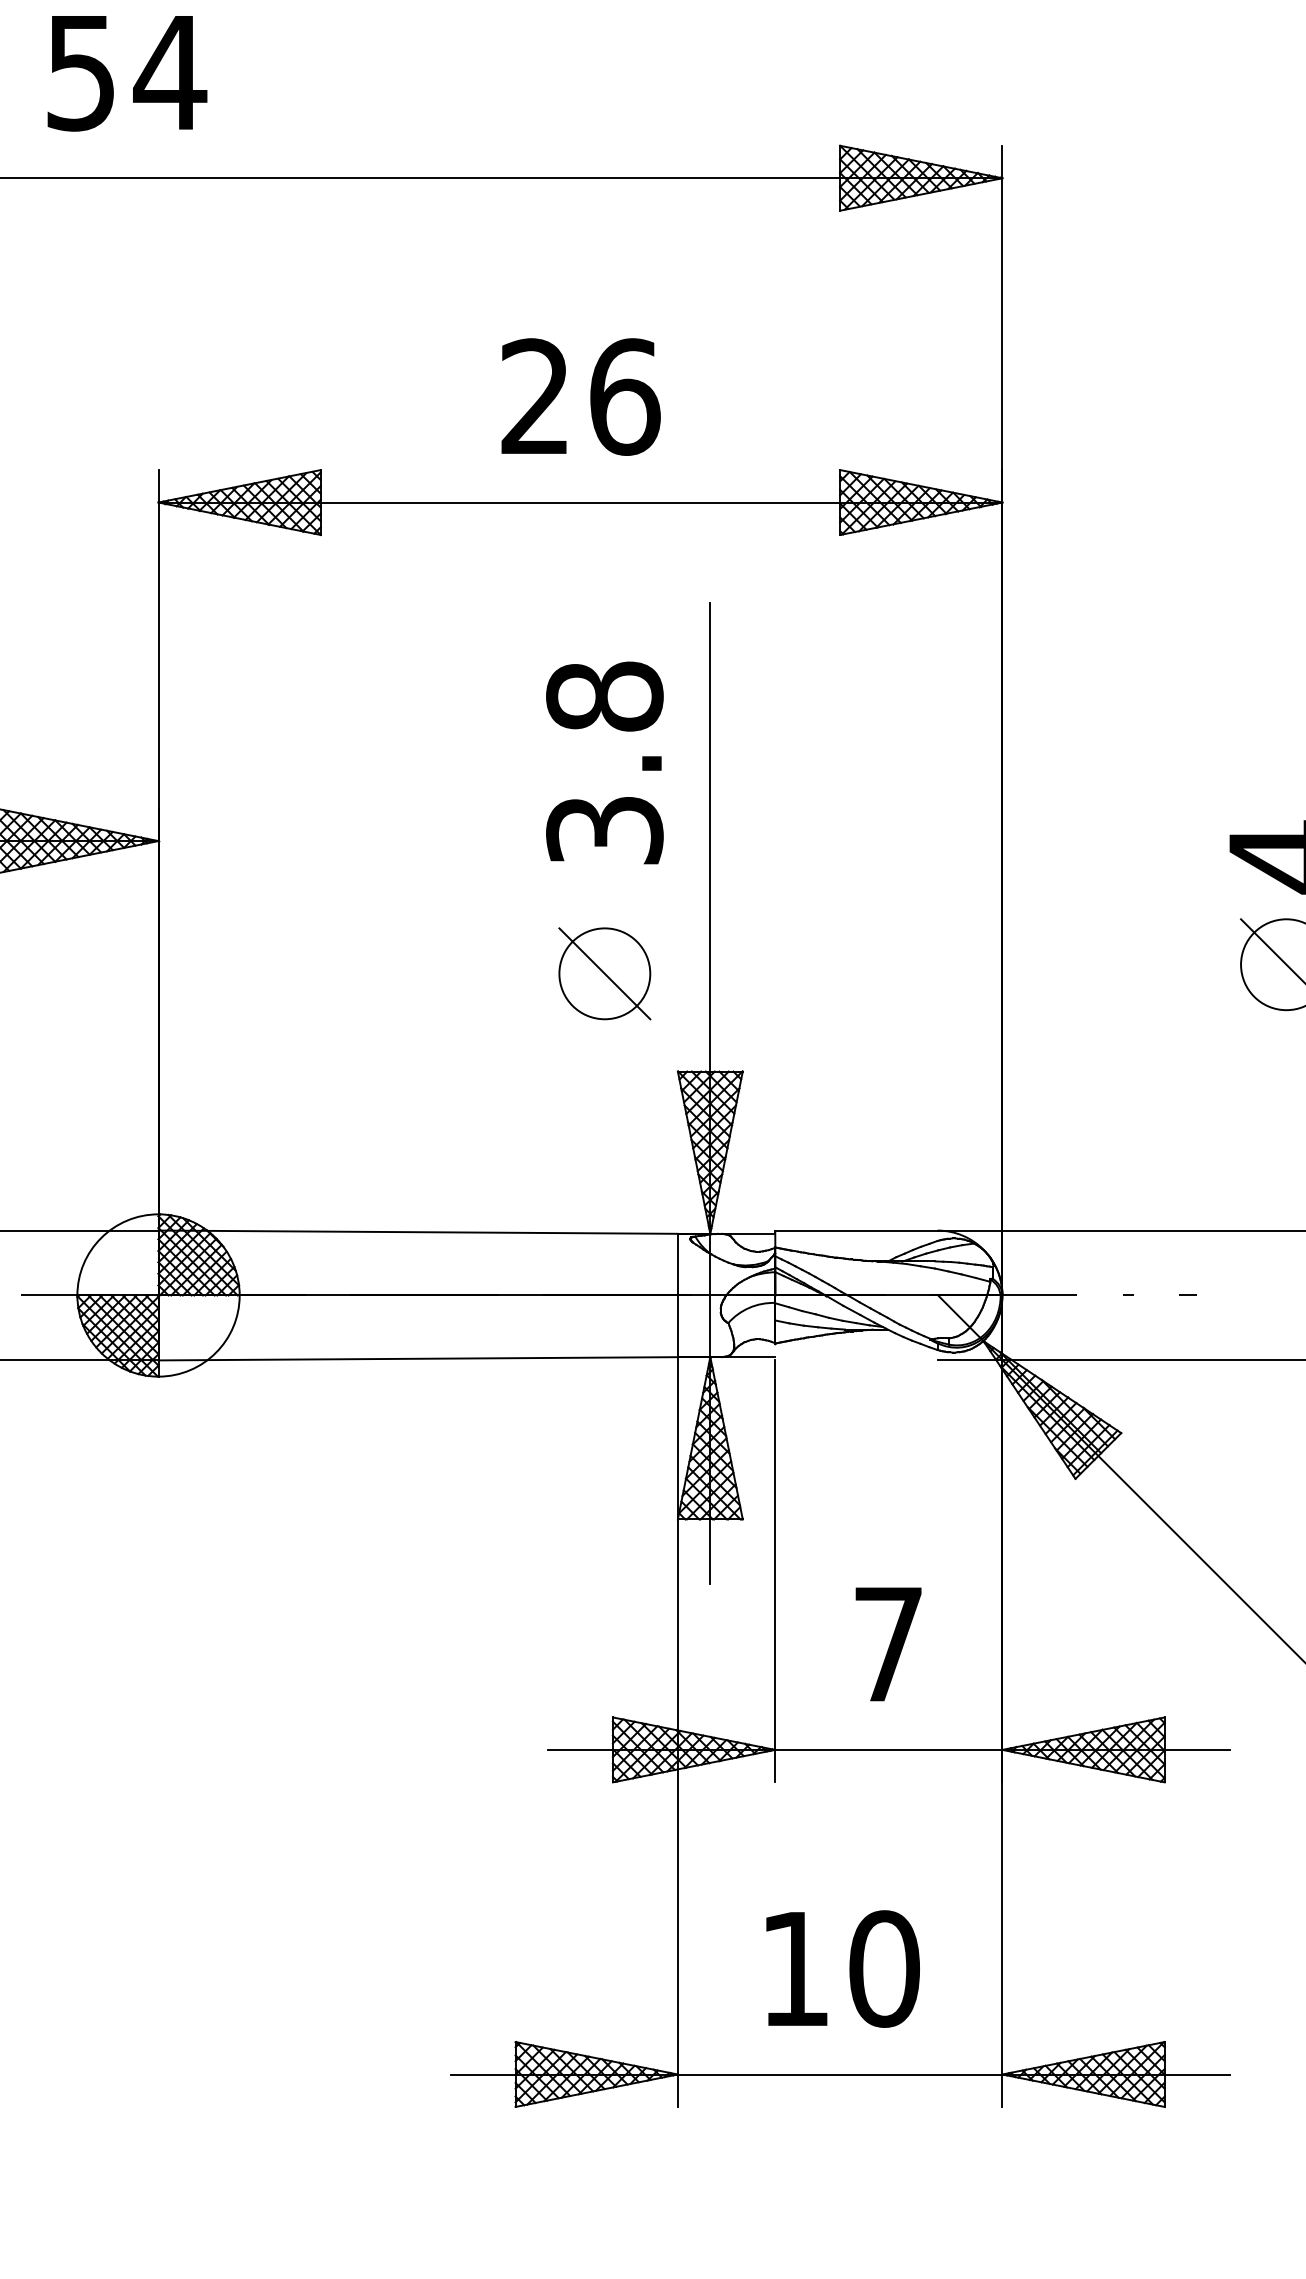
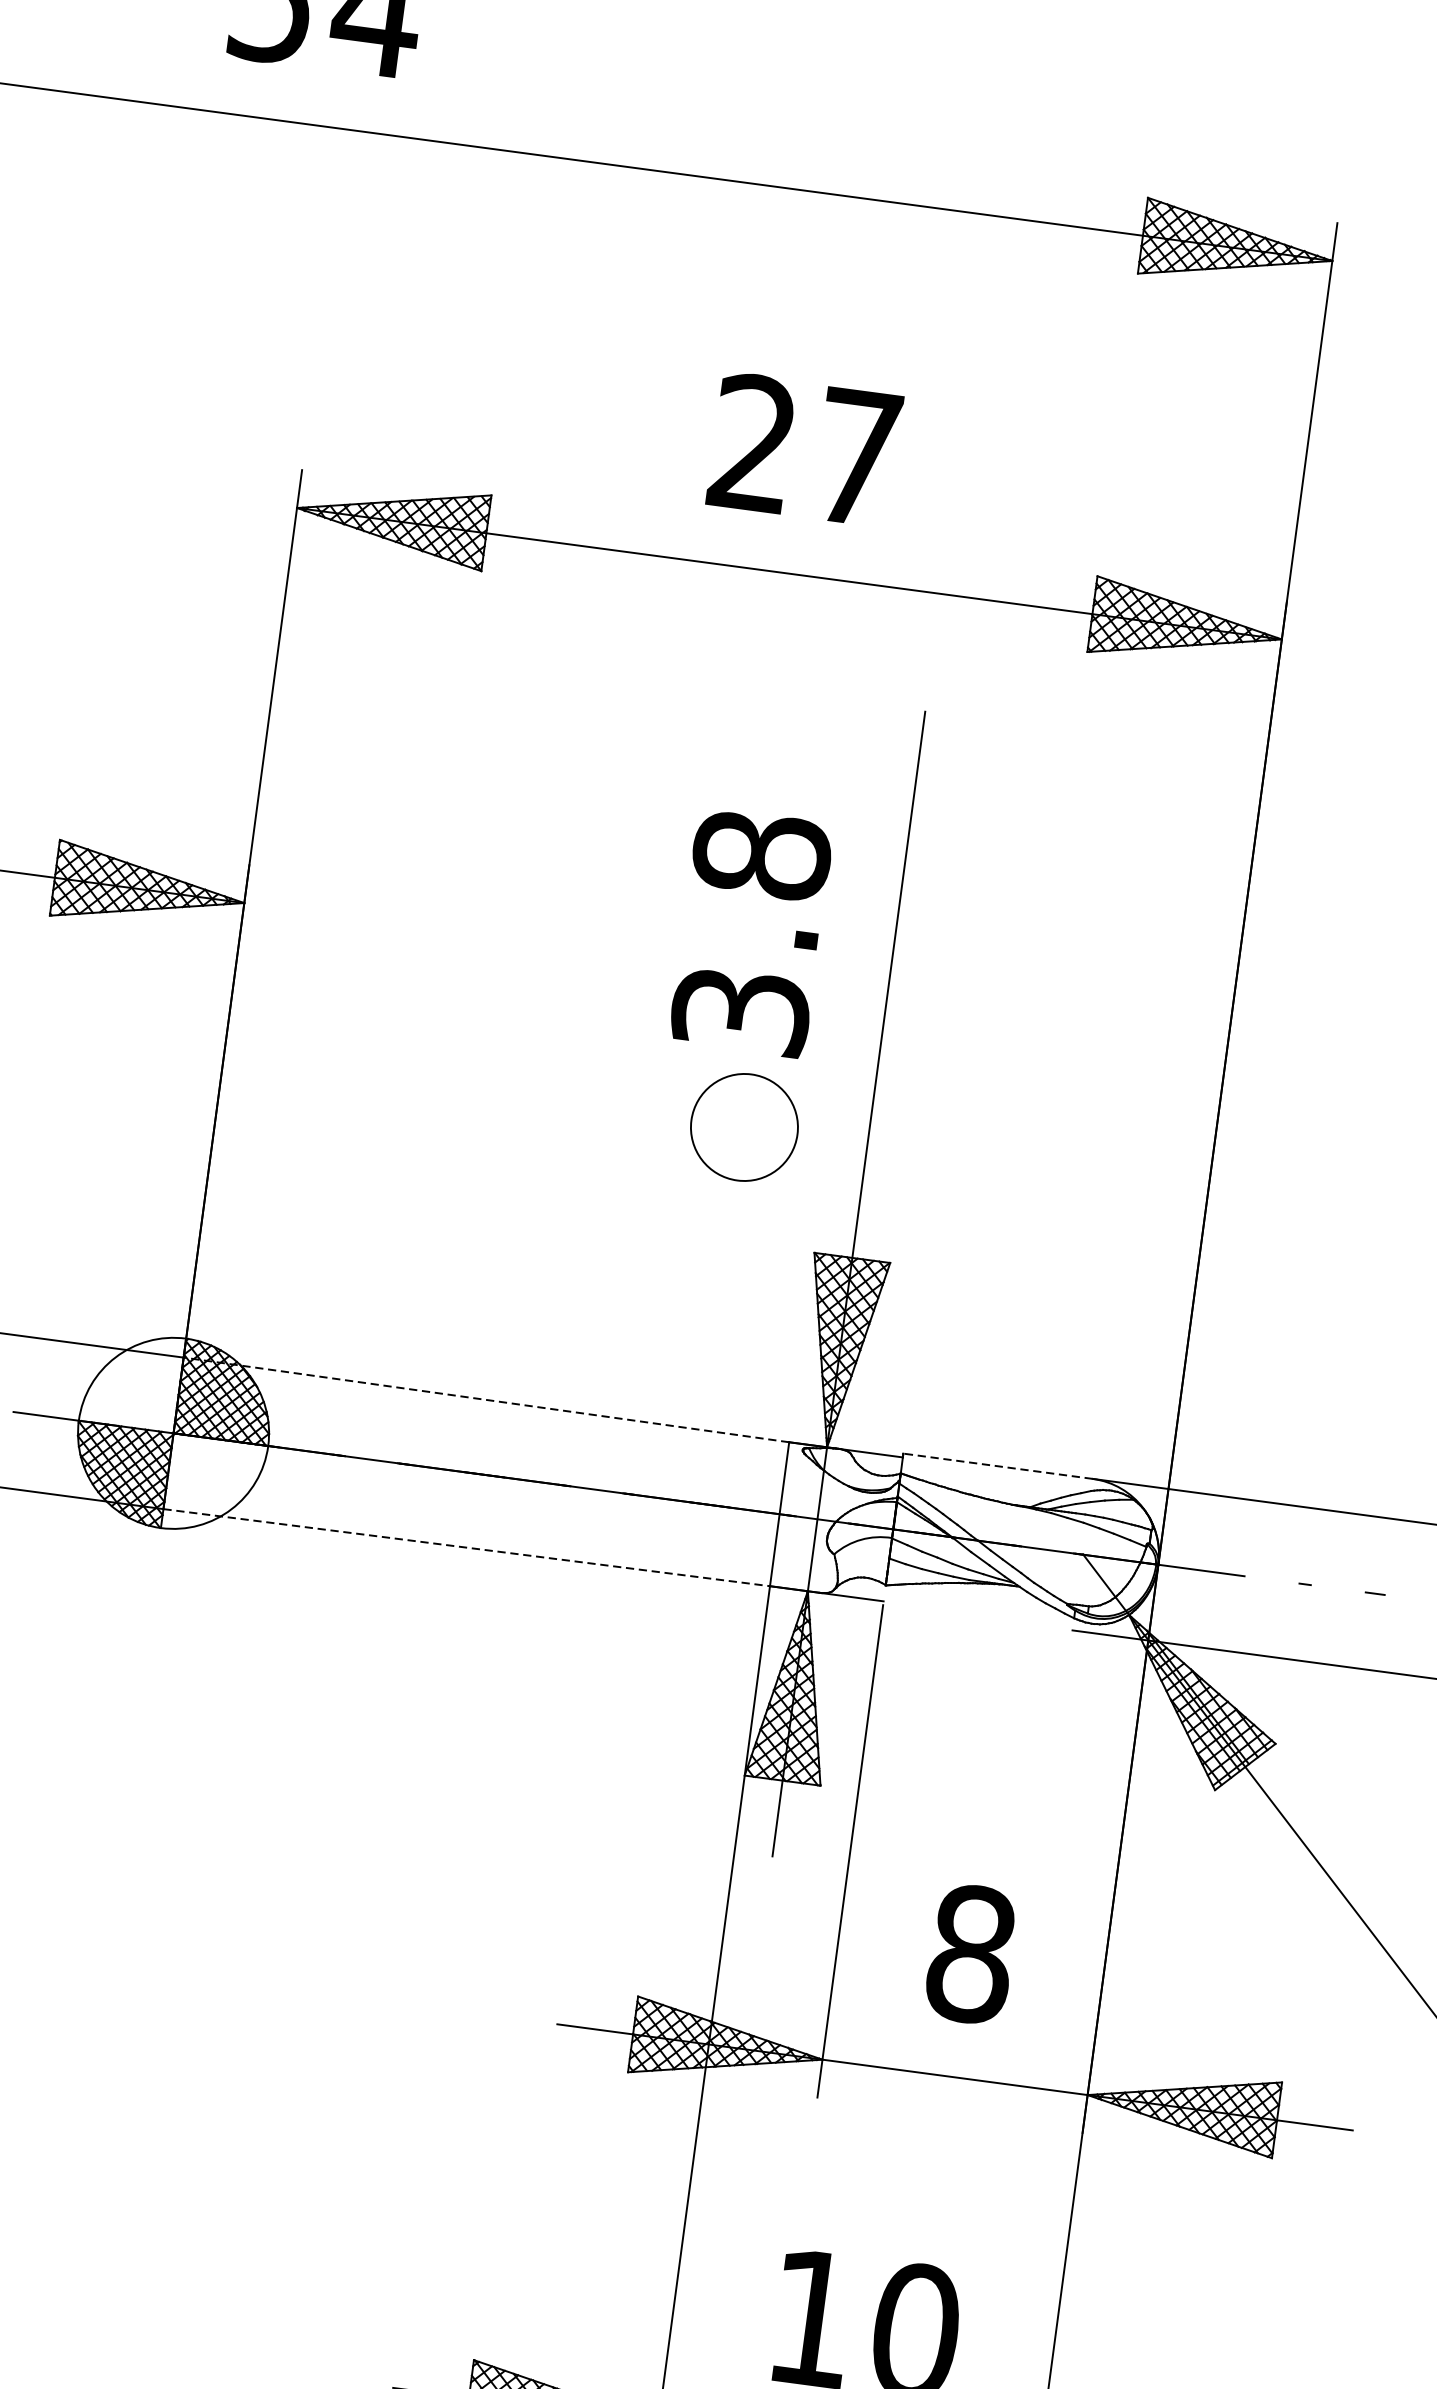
text: (625, 396) -> (858, 456), 26 -> 27
text: (604, 762) -> (751, 932), moved
line: (604, 973) -> (744, 1127), removed
line: (855, 1230) -> (997, 1466), solid -> dashed
line: (418, 1232) -> (486, 1400), solid -> dashed
line: (418, 1358) -> (467, 1547), solid -> dashed
text: (888, 1644) -> (971, 1954), 7 -> 8

